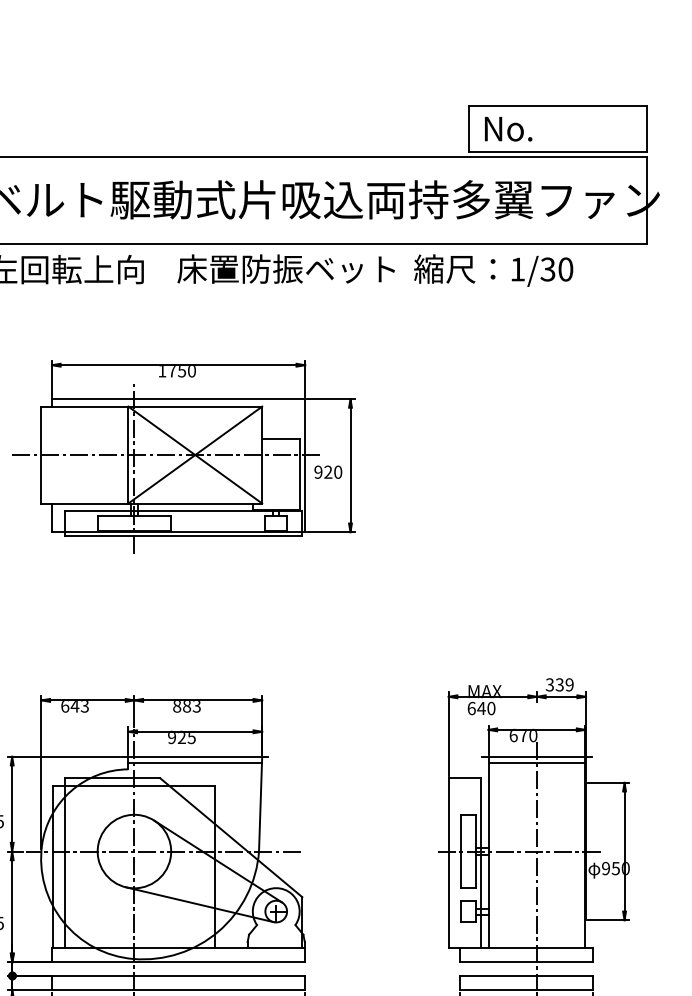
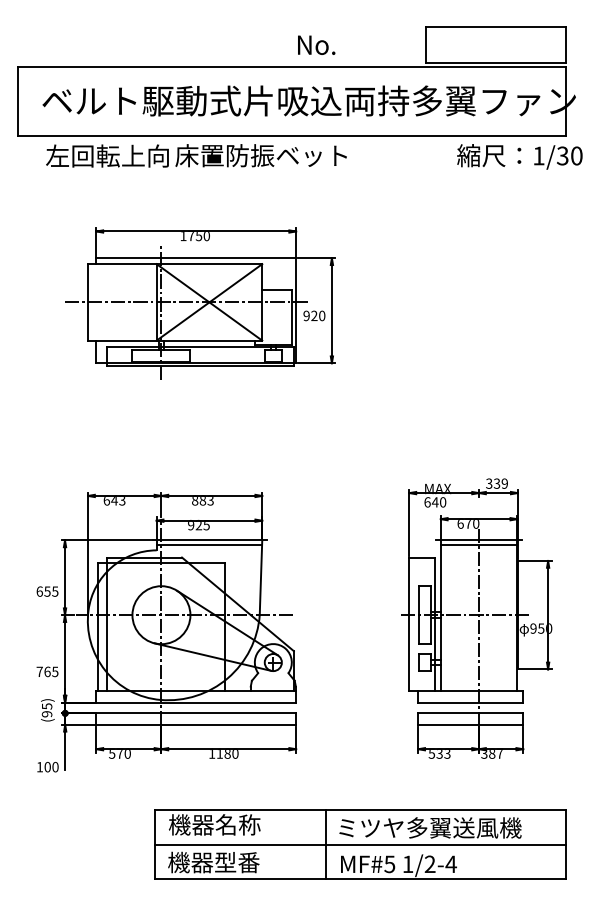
text: (508, 128) -> (316, 44), moved
text: (285, 268) -> (260, 155), moved
text: (493, 270) -> (519, 156), moved

